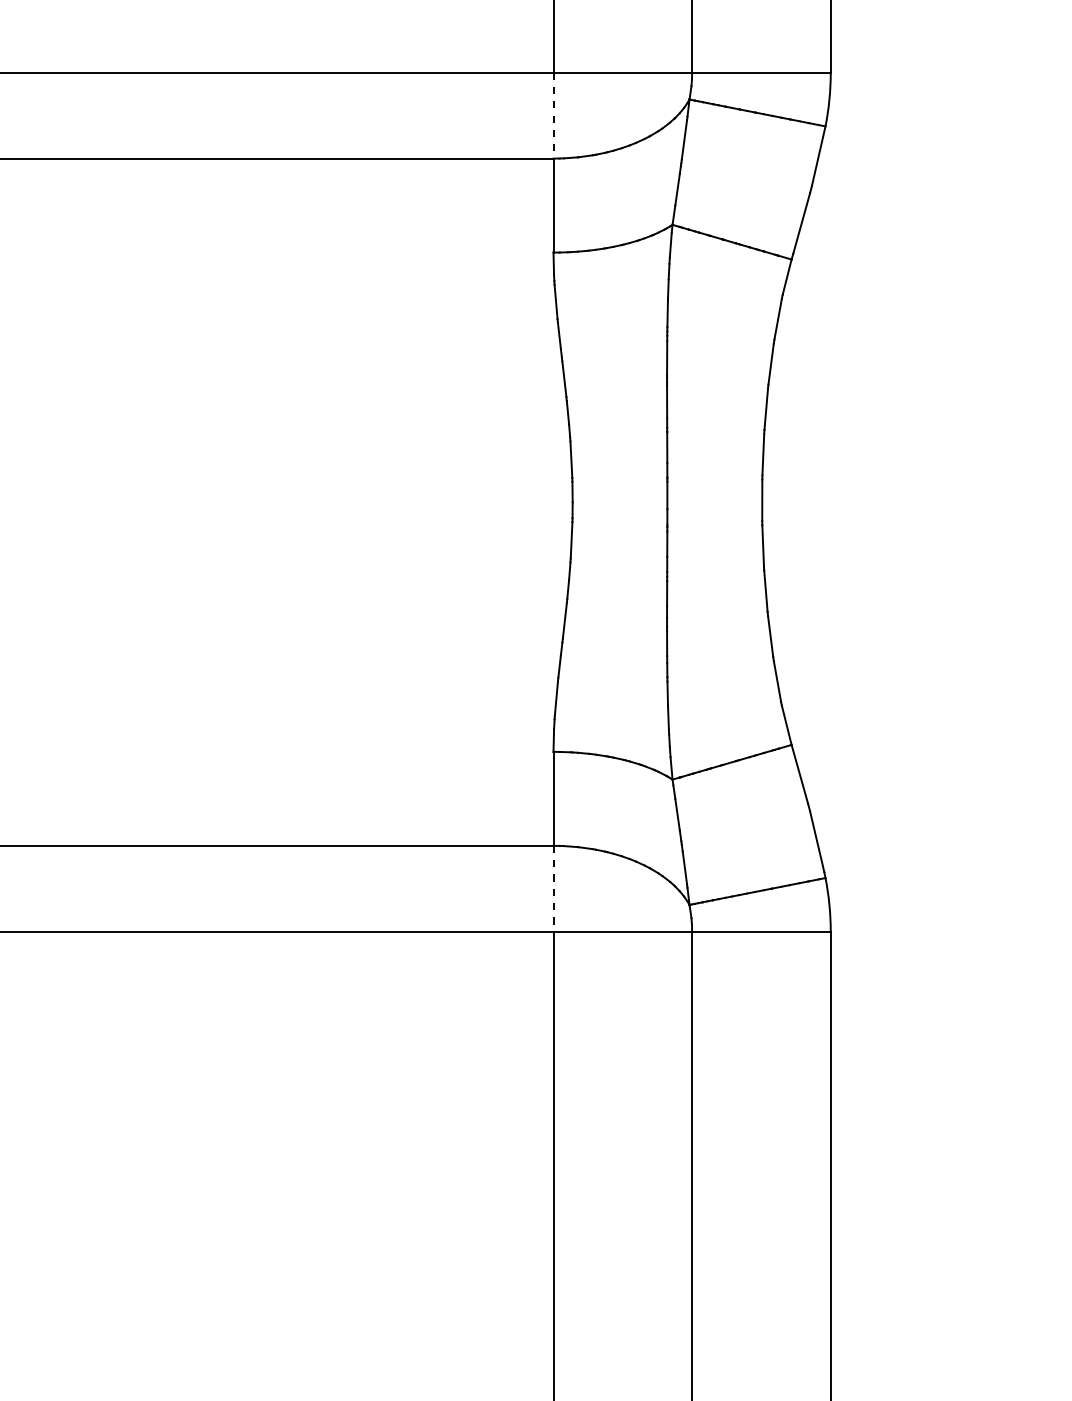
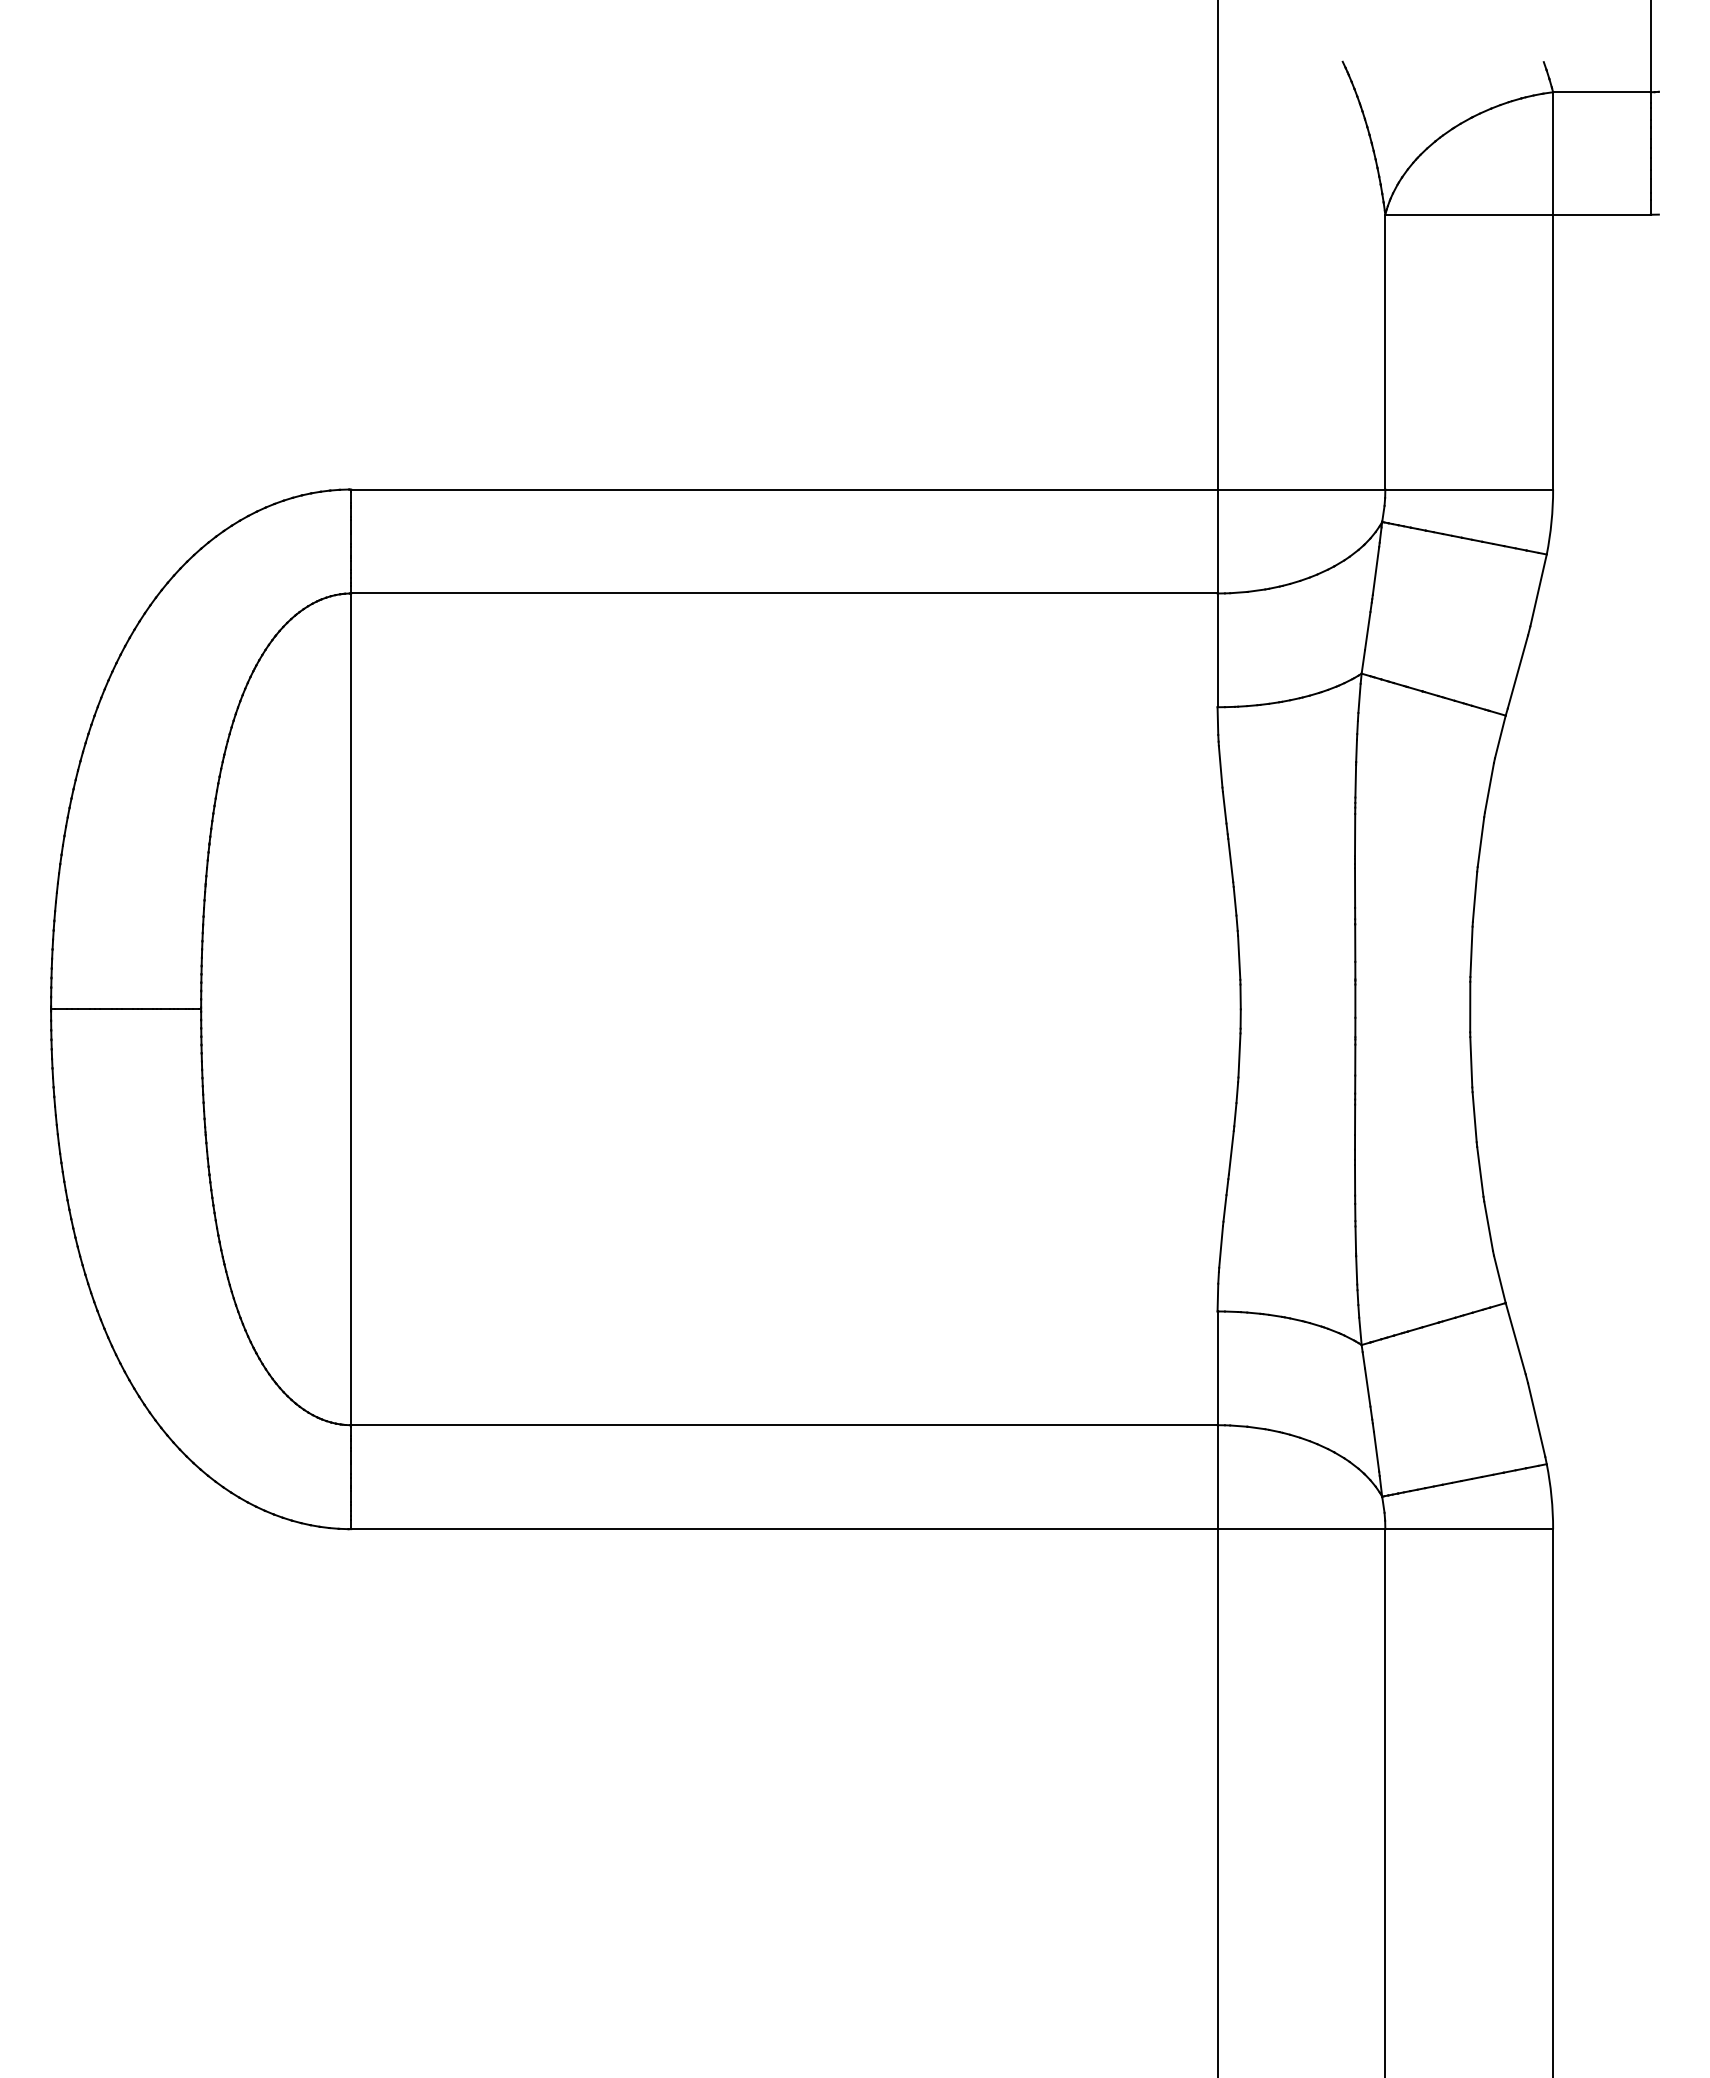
line: (553, 115) -> (1217, 541), dashed -> solid
line: (553, 889) -> (1217, 1477), dashed -> solid

